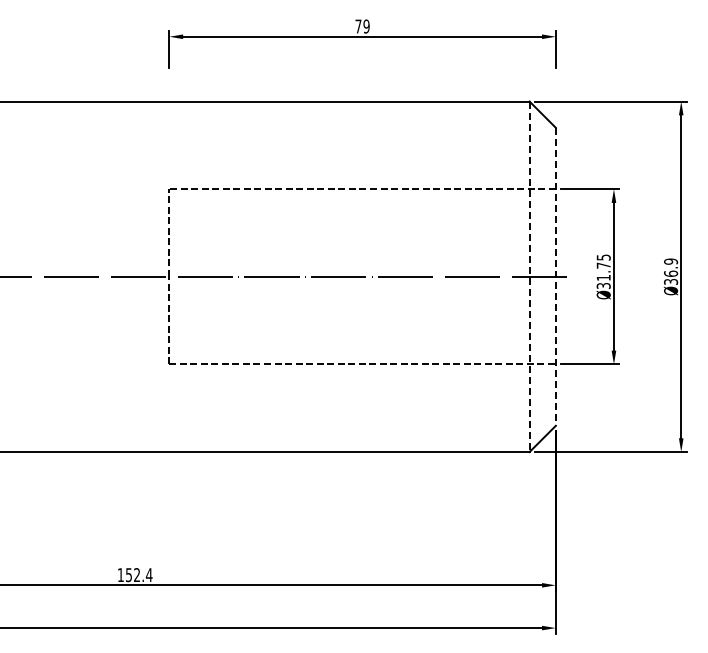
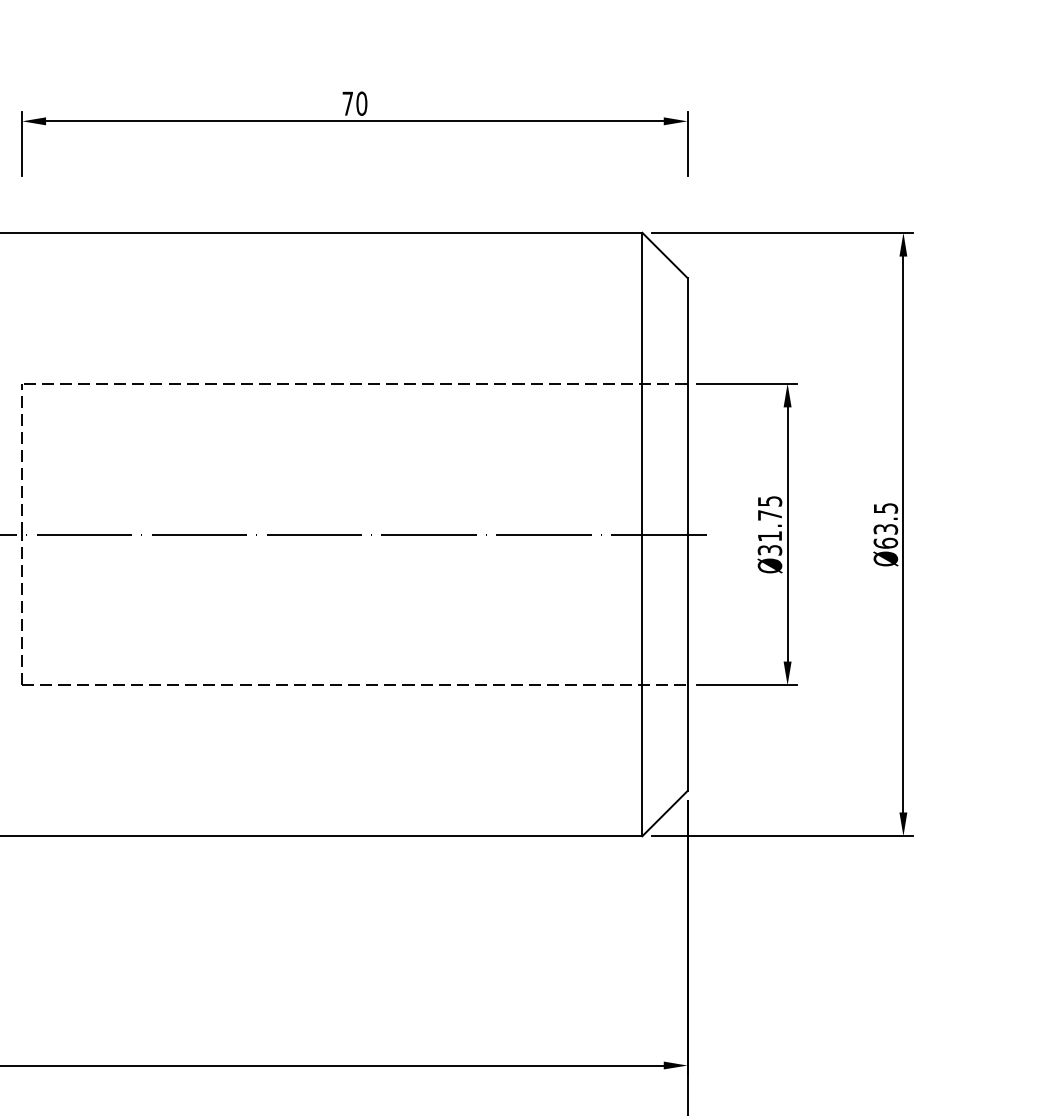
text: (366, 26) -> (361, 103), 79 -> 70
text: (671, 271) -> (886, 525), Ø36.9 -> Ø63.5
line: (529, 277) -> (642, 535), dashed -> solid
line: (555, 277) -> (686, 535), dashed -> solid

